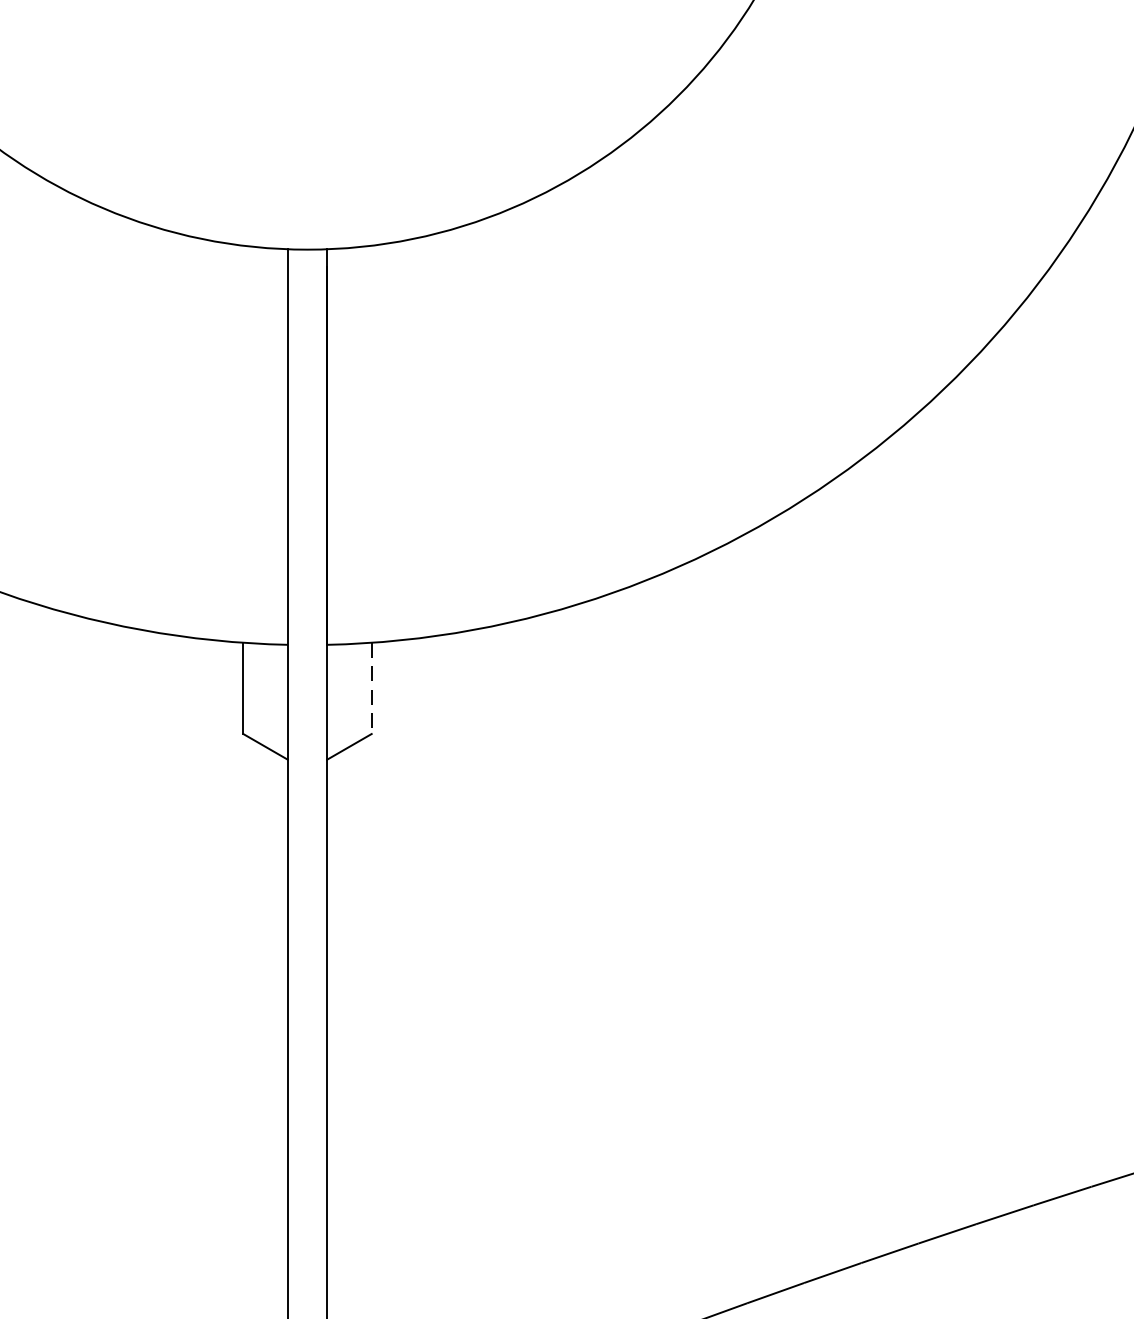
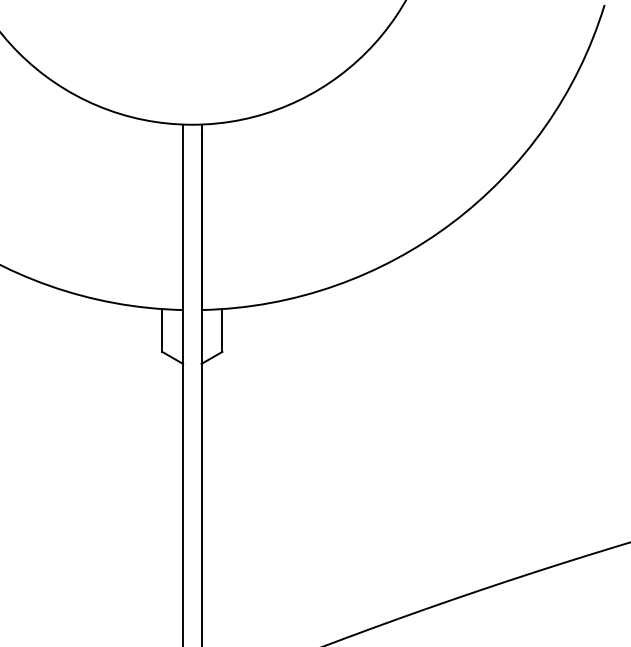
line: (371, 688) -> (222, 330), dashed -> solid

